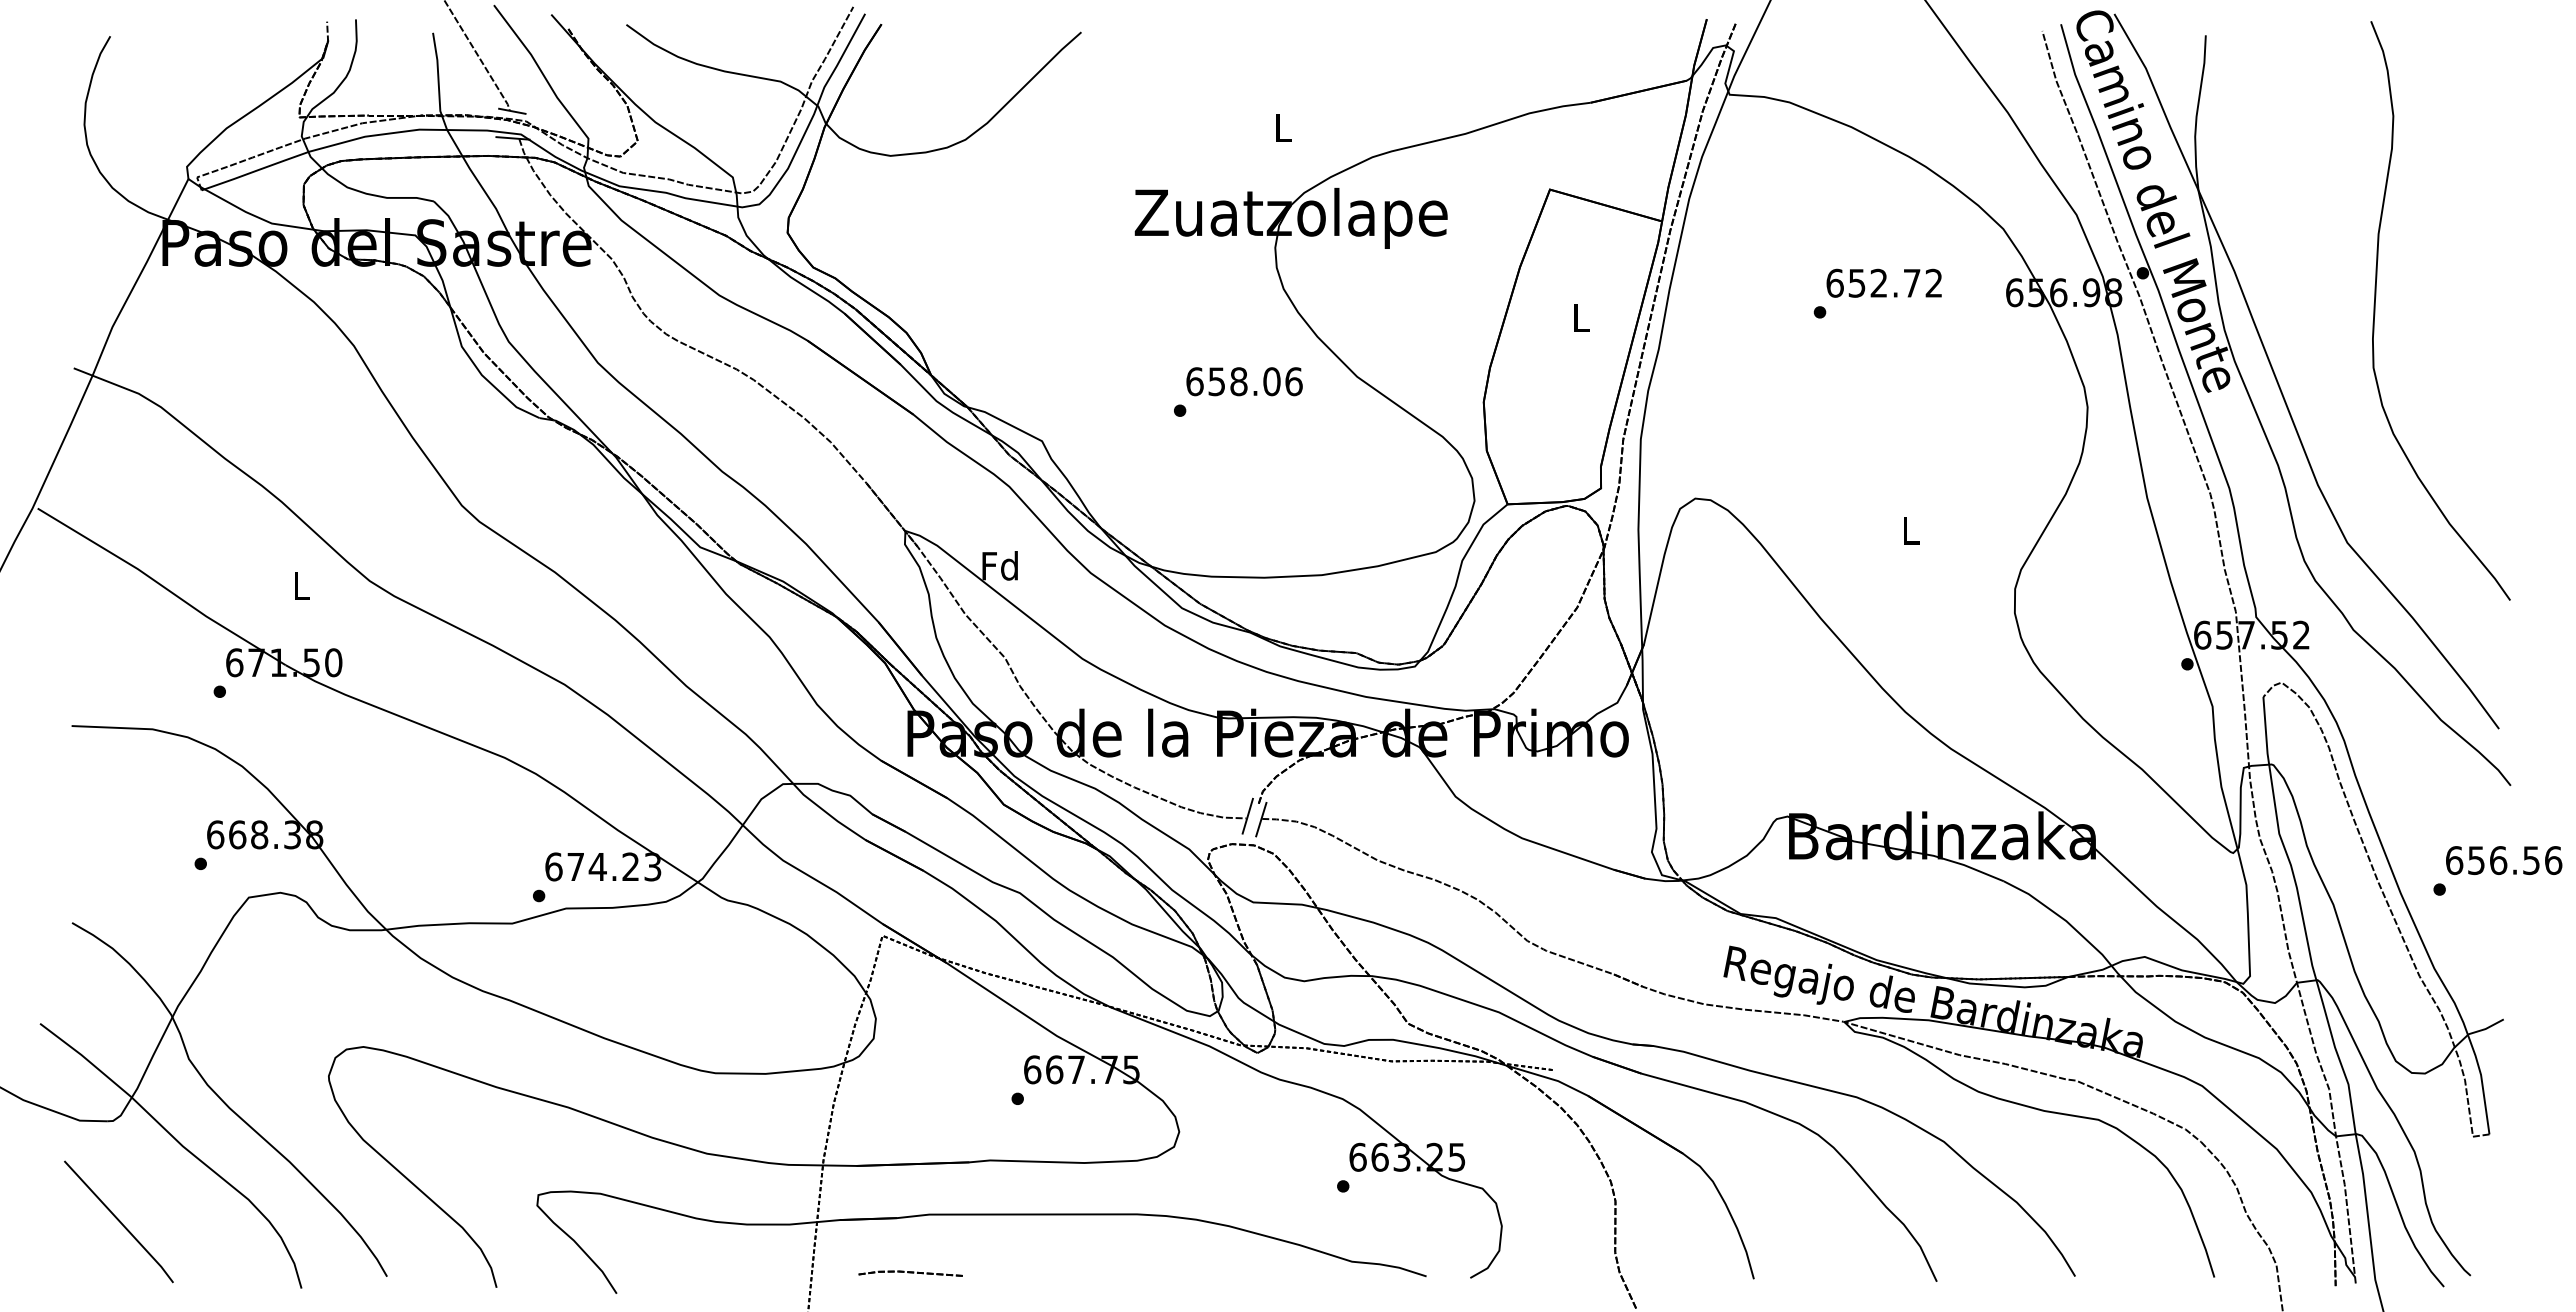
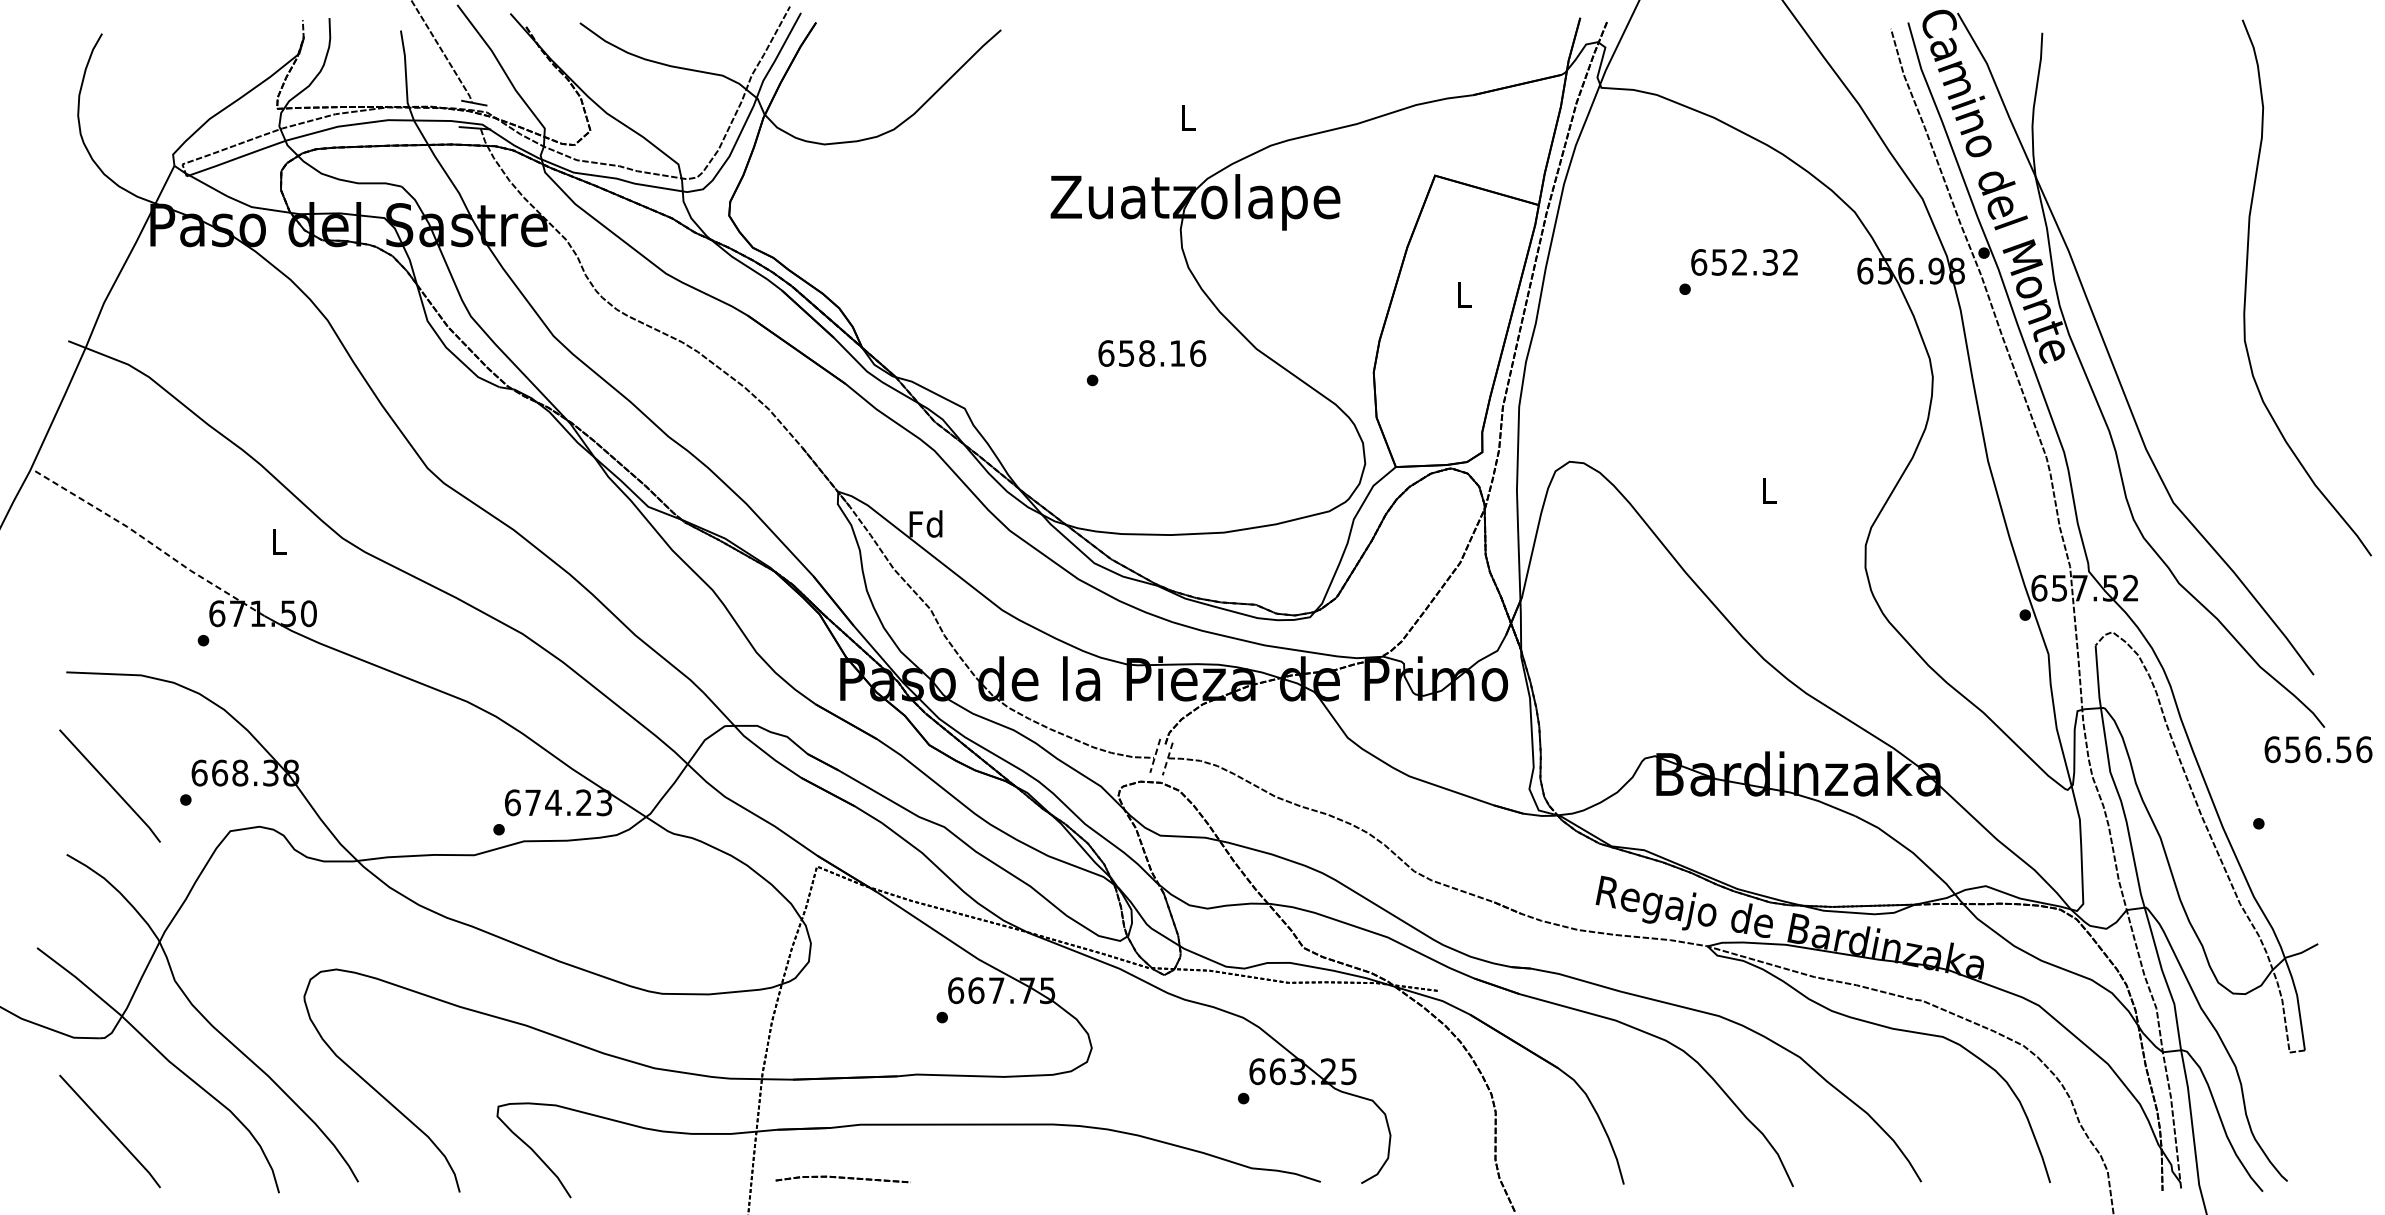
text: (1911, 282) -> (1769, 261), 652.72 -> 652.32
curve: (2375, 310) -> (2246, 287), moved
text: (1271, 381) -> (1177, 353), 658.06 -> 658.16
line: (162, 586) -> (150, 543), solid -> dashed
line: (1247, 816) -> (1155, 756), solid -> dashed
line: (1261, 820) -> (1167, 759), solid -> dashed
line: (118, 848) -> (109, 785), added
text: (2504, 860) -> (2318, 749), moved
part: (910, 1273) -> (842, 1179), size x1.4

